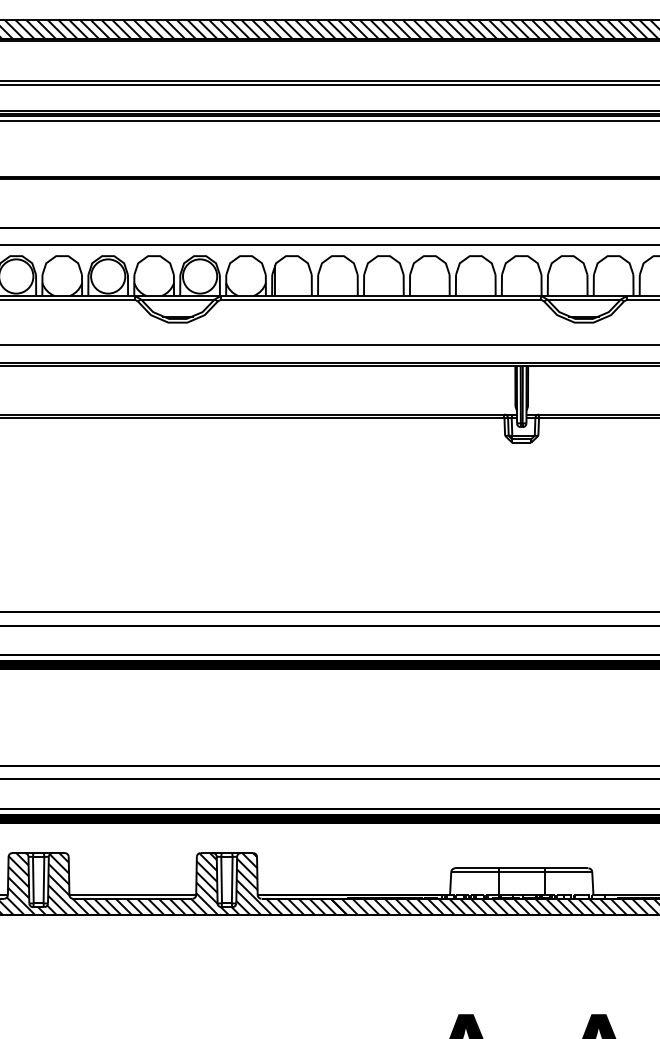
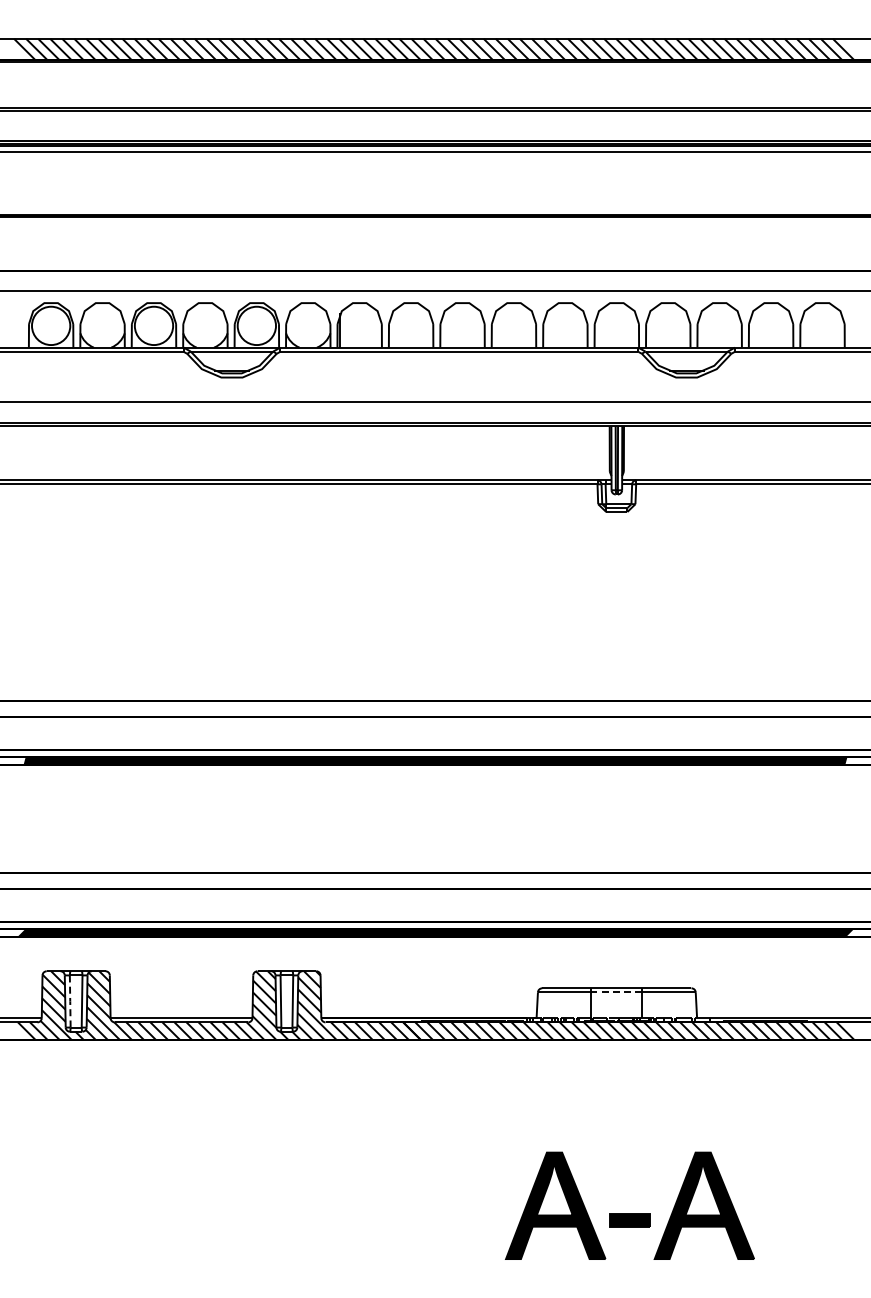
line: (521, 872) -> (616, 992), solid -> dashed
line: (33, 880) -> (70, 1001), solid -> dashed

